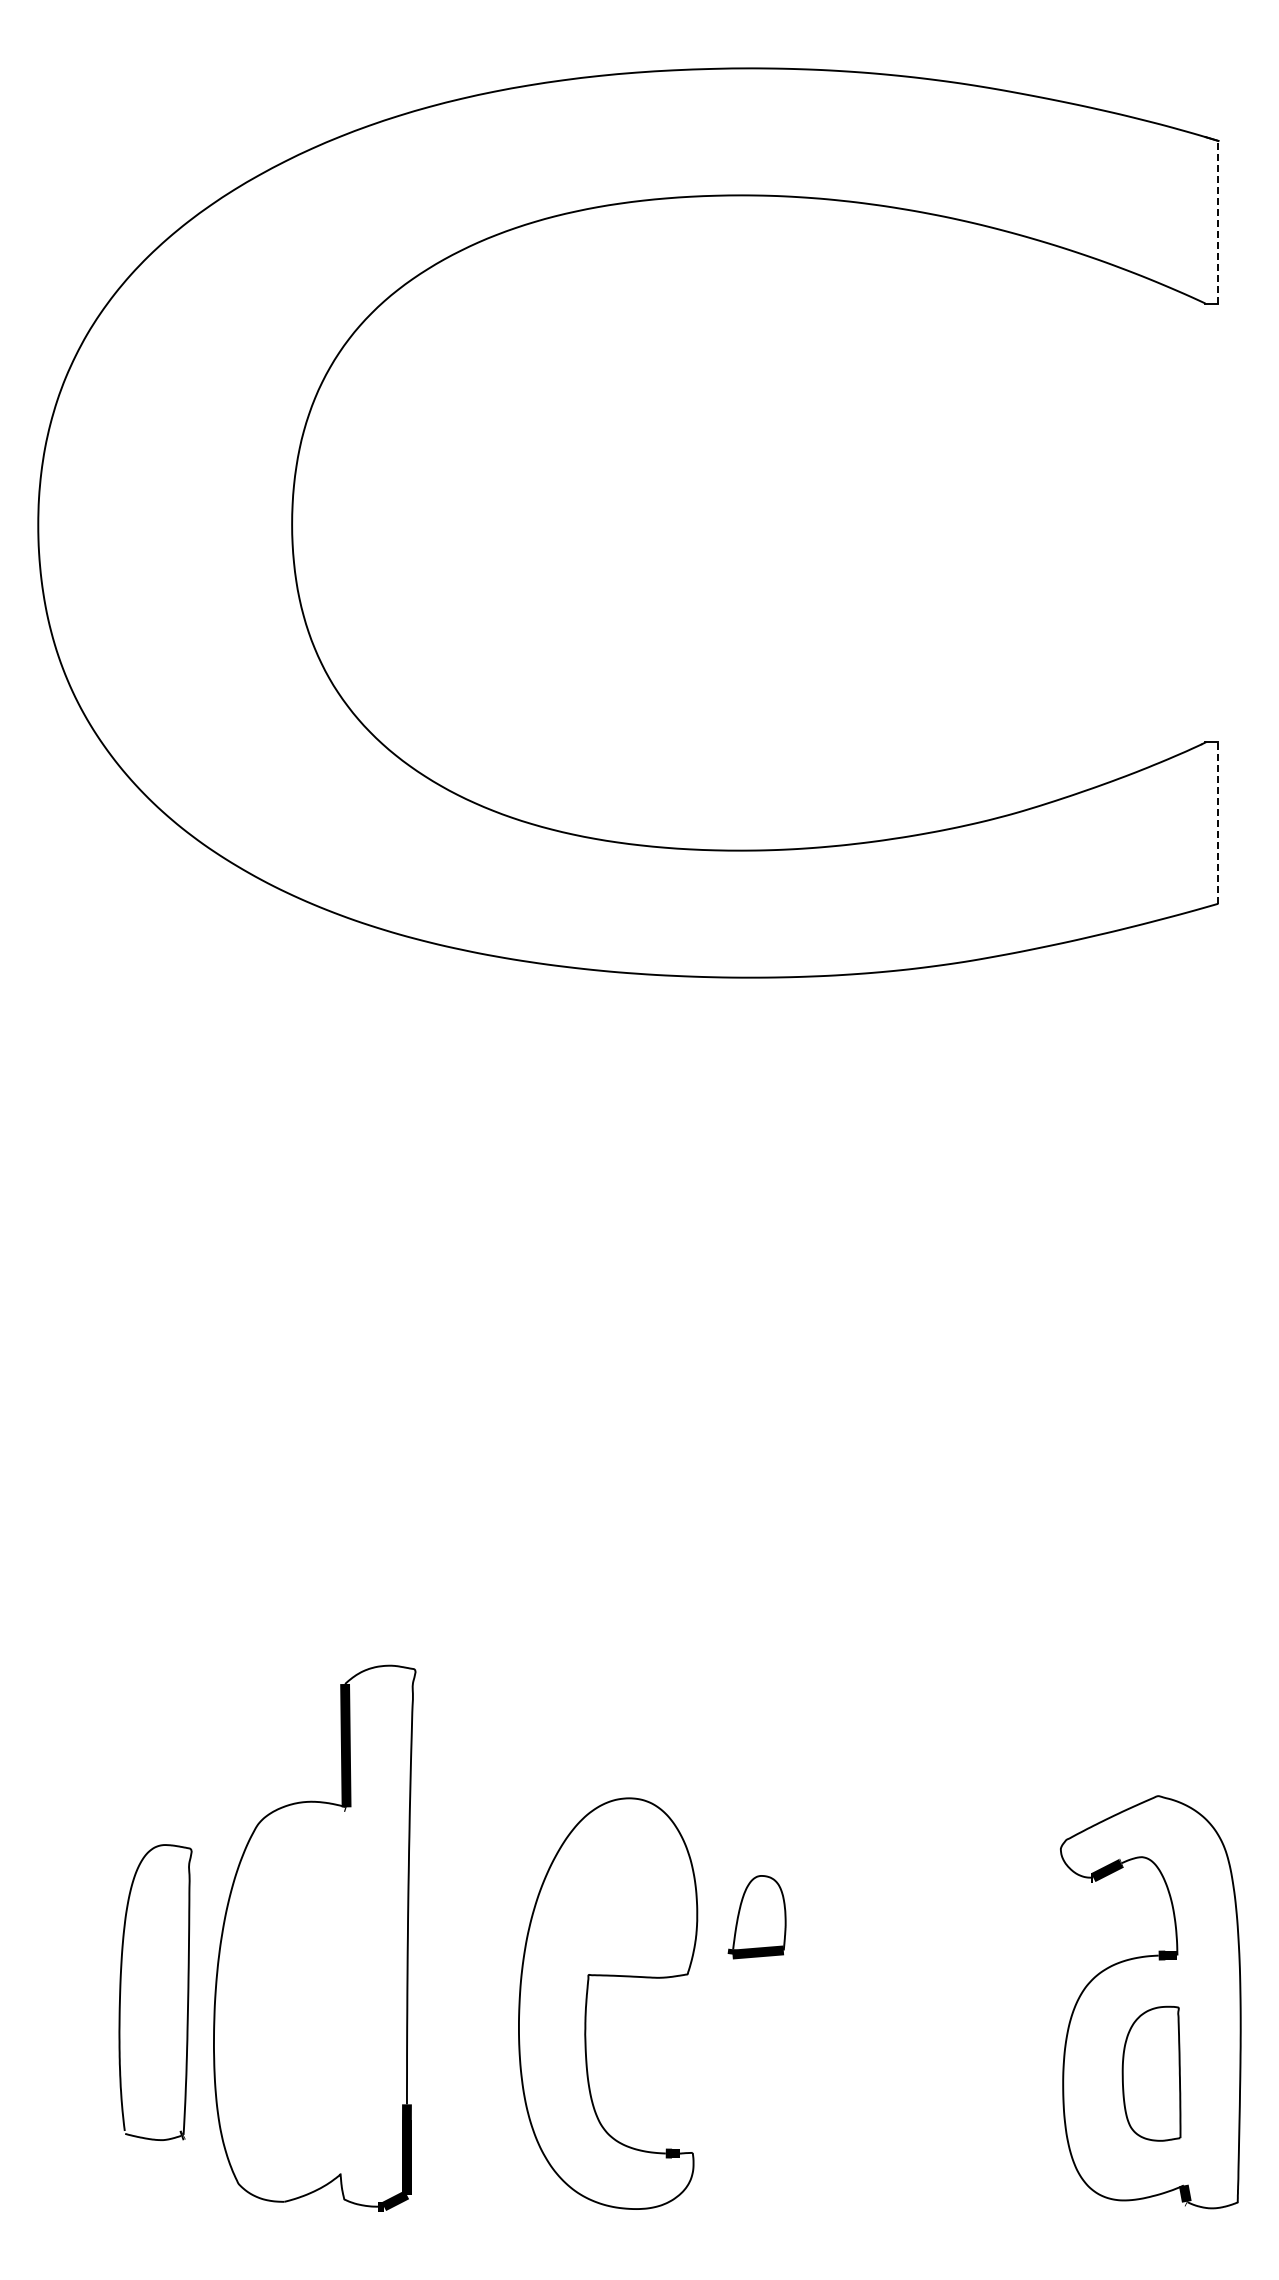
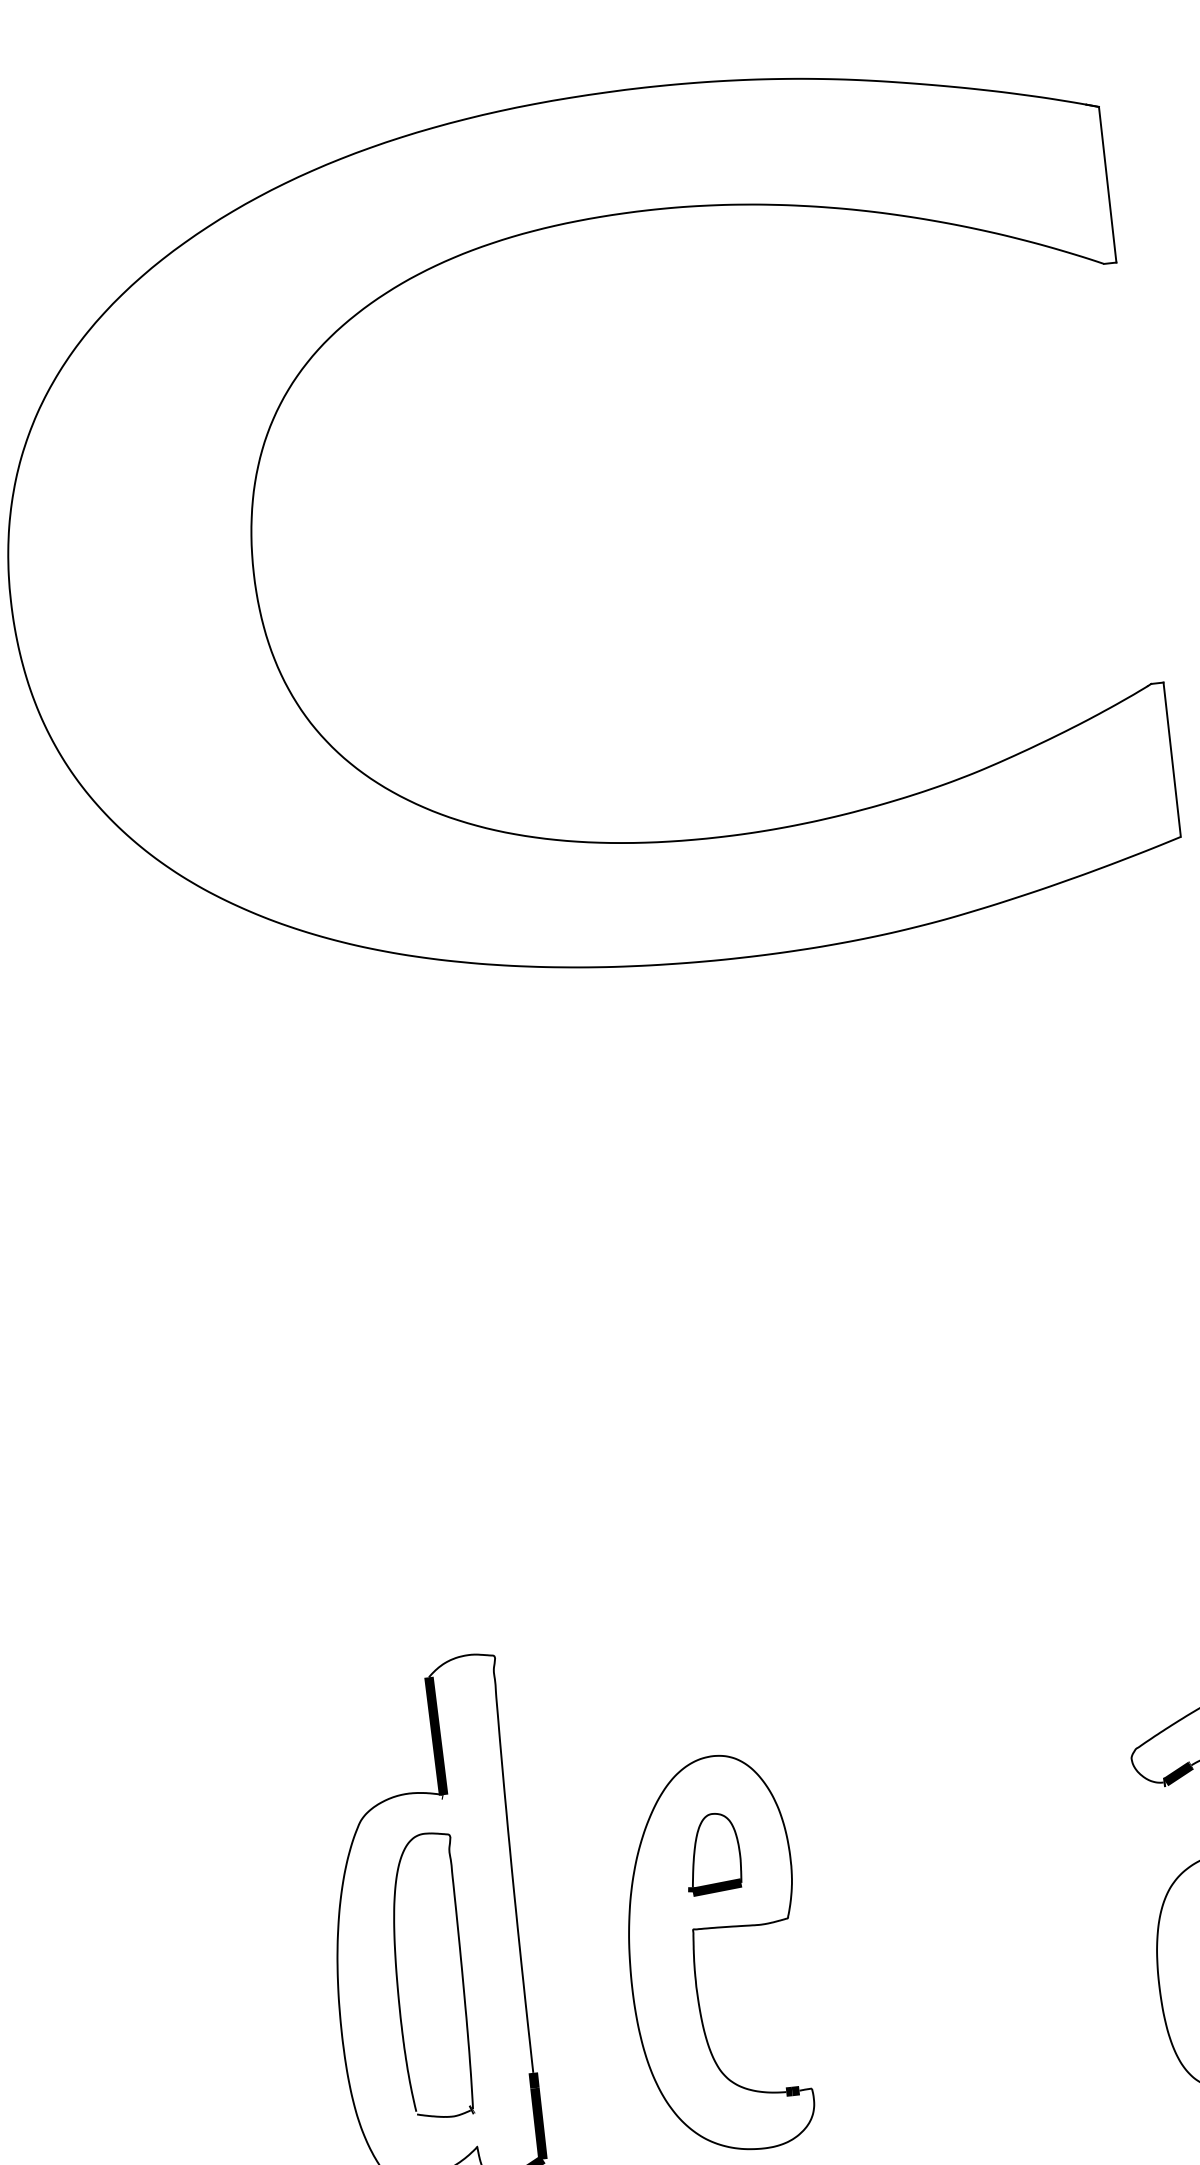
line: (1218, 221) -> (1107, 184), dashed -> solid
line: (1218, 823) -> (1172, 760), dashed -> solid
part: (756, 1917) -> (711, 1854), moved
part: (187, 1992) -> (461, 1972), moved

